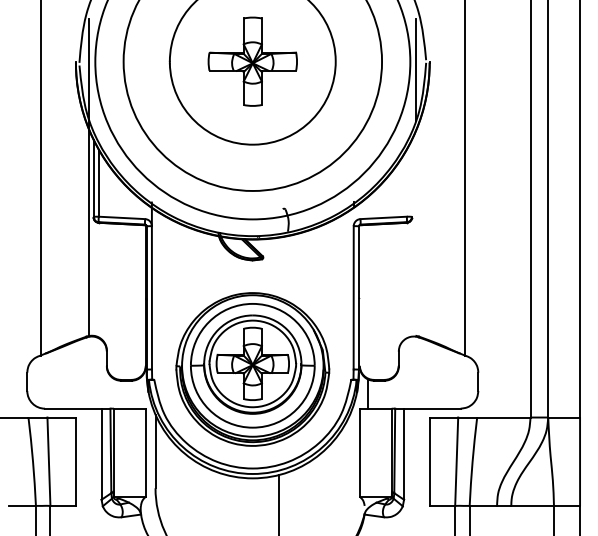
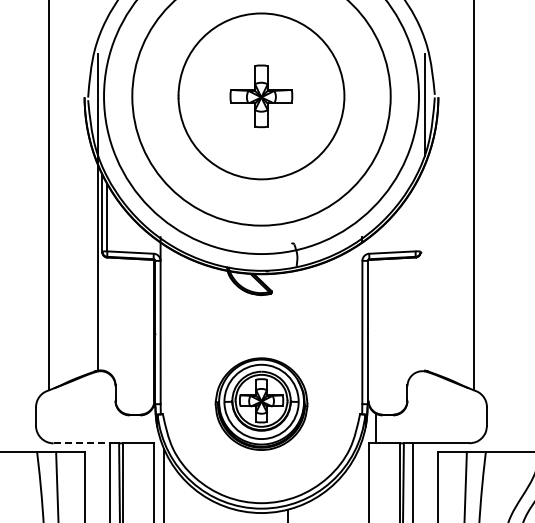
part: (252, 61) -> (261, 96), size x0.7
part: (252, 369) -> (261, 404), size x0.6
line: (73, 408) -> (82, 443), solid -> dashed

